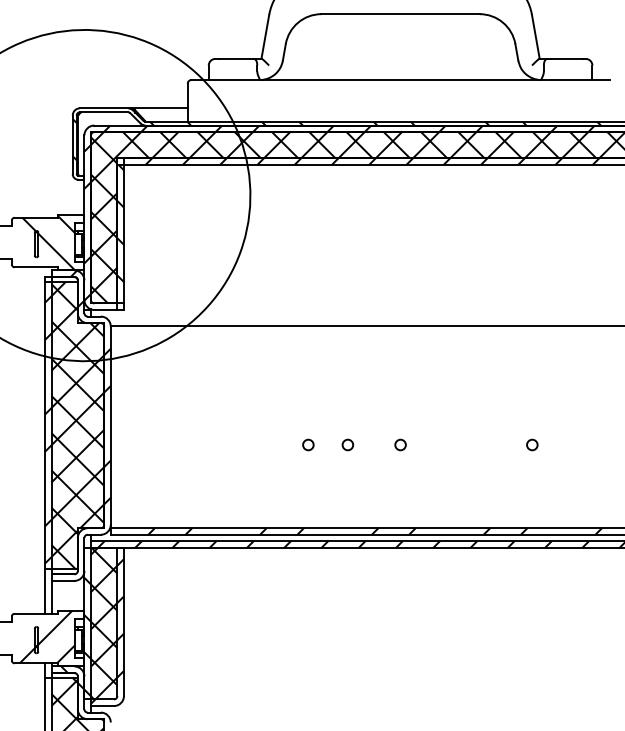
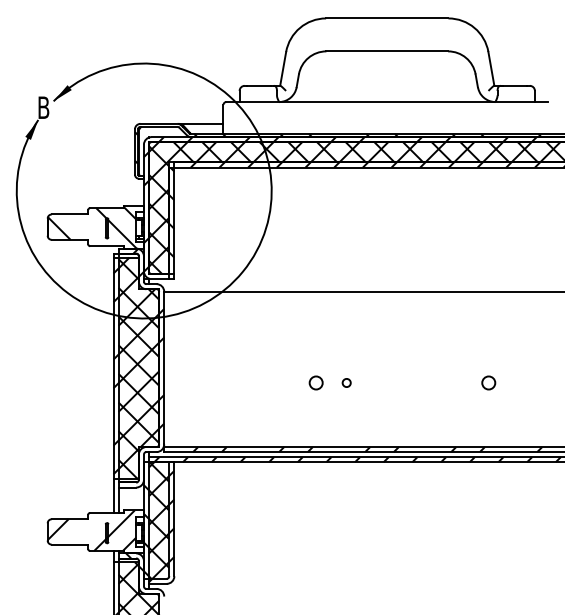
circle: (308, 444) -> (316, 382), size x1.6
circle: (400, 444) -> (387, 382), removed
circle: (532, 444) -> (488, 382), size x1.6

